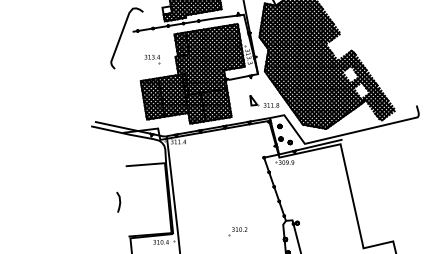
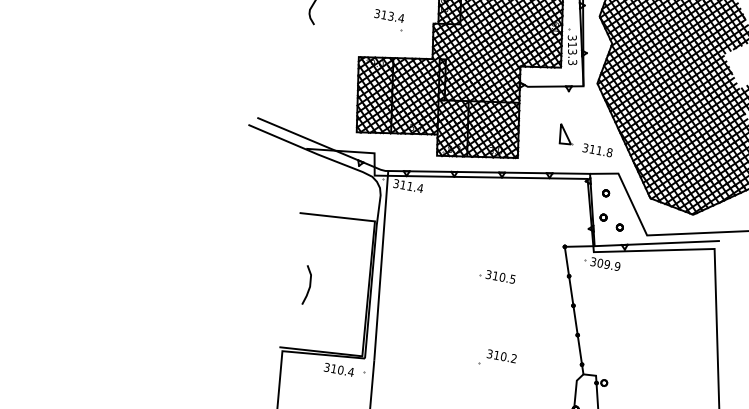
part: (231, 179) -> (495, 276), added
line: (119, 201) -> (309, 284), moved
part: (237, 231) -> (497, 359), moved

